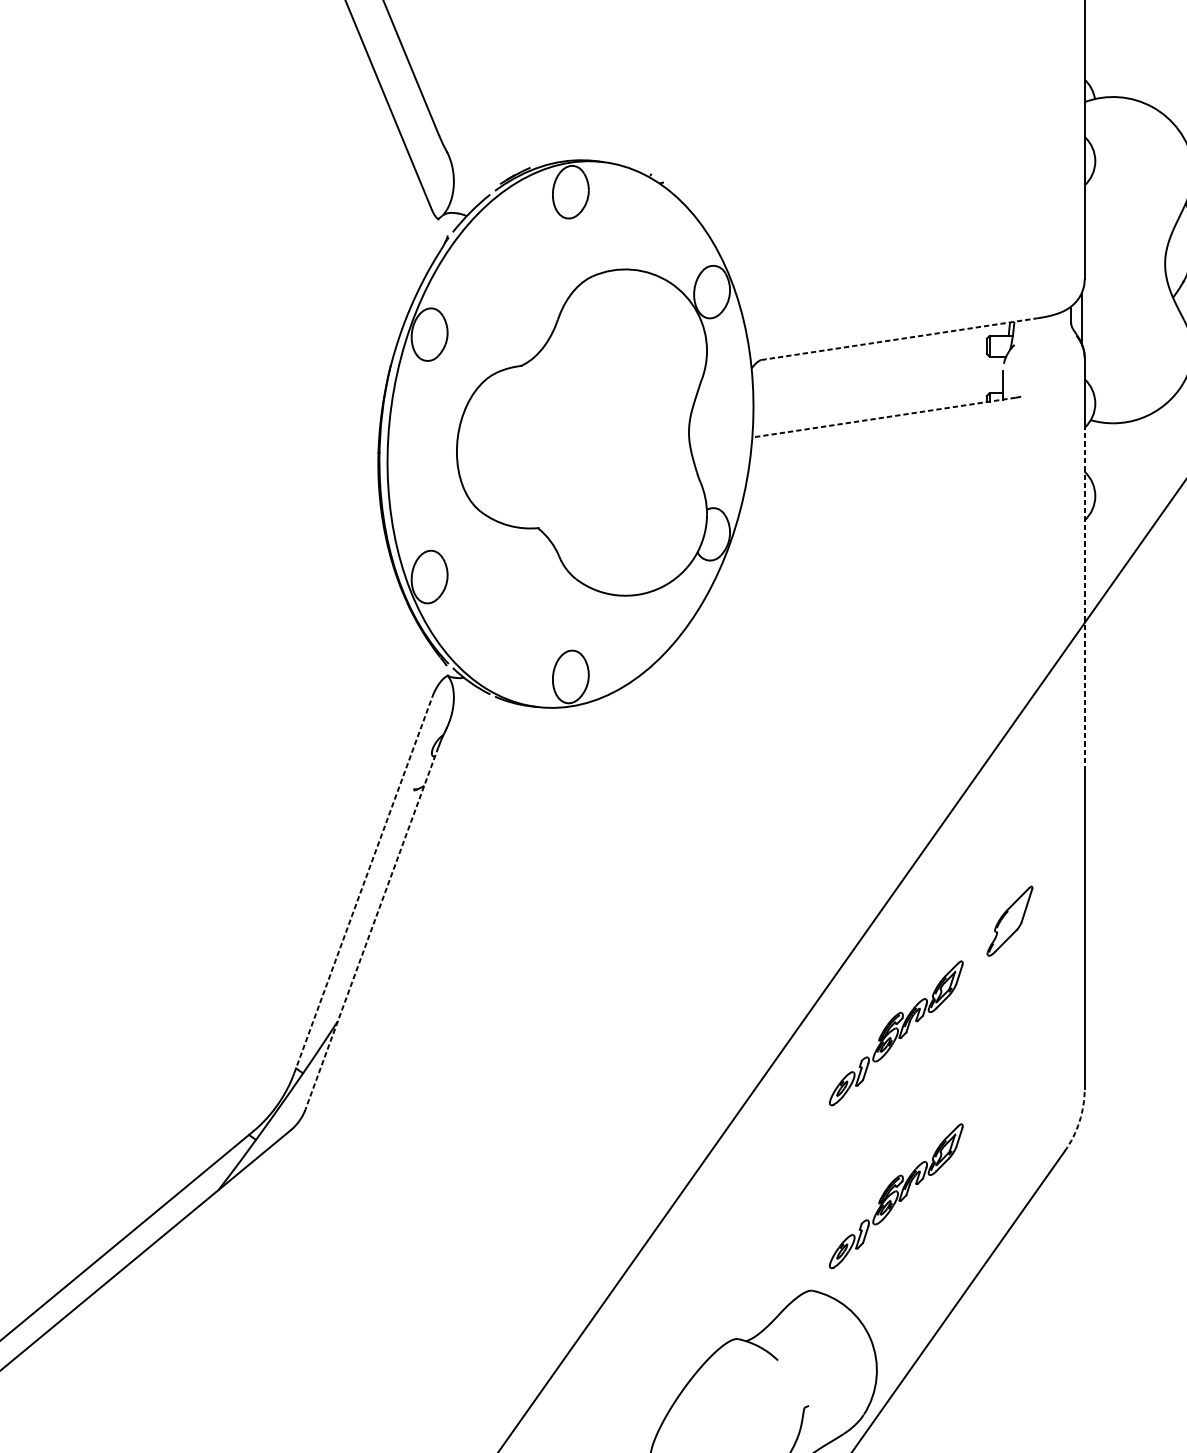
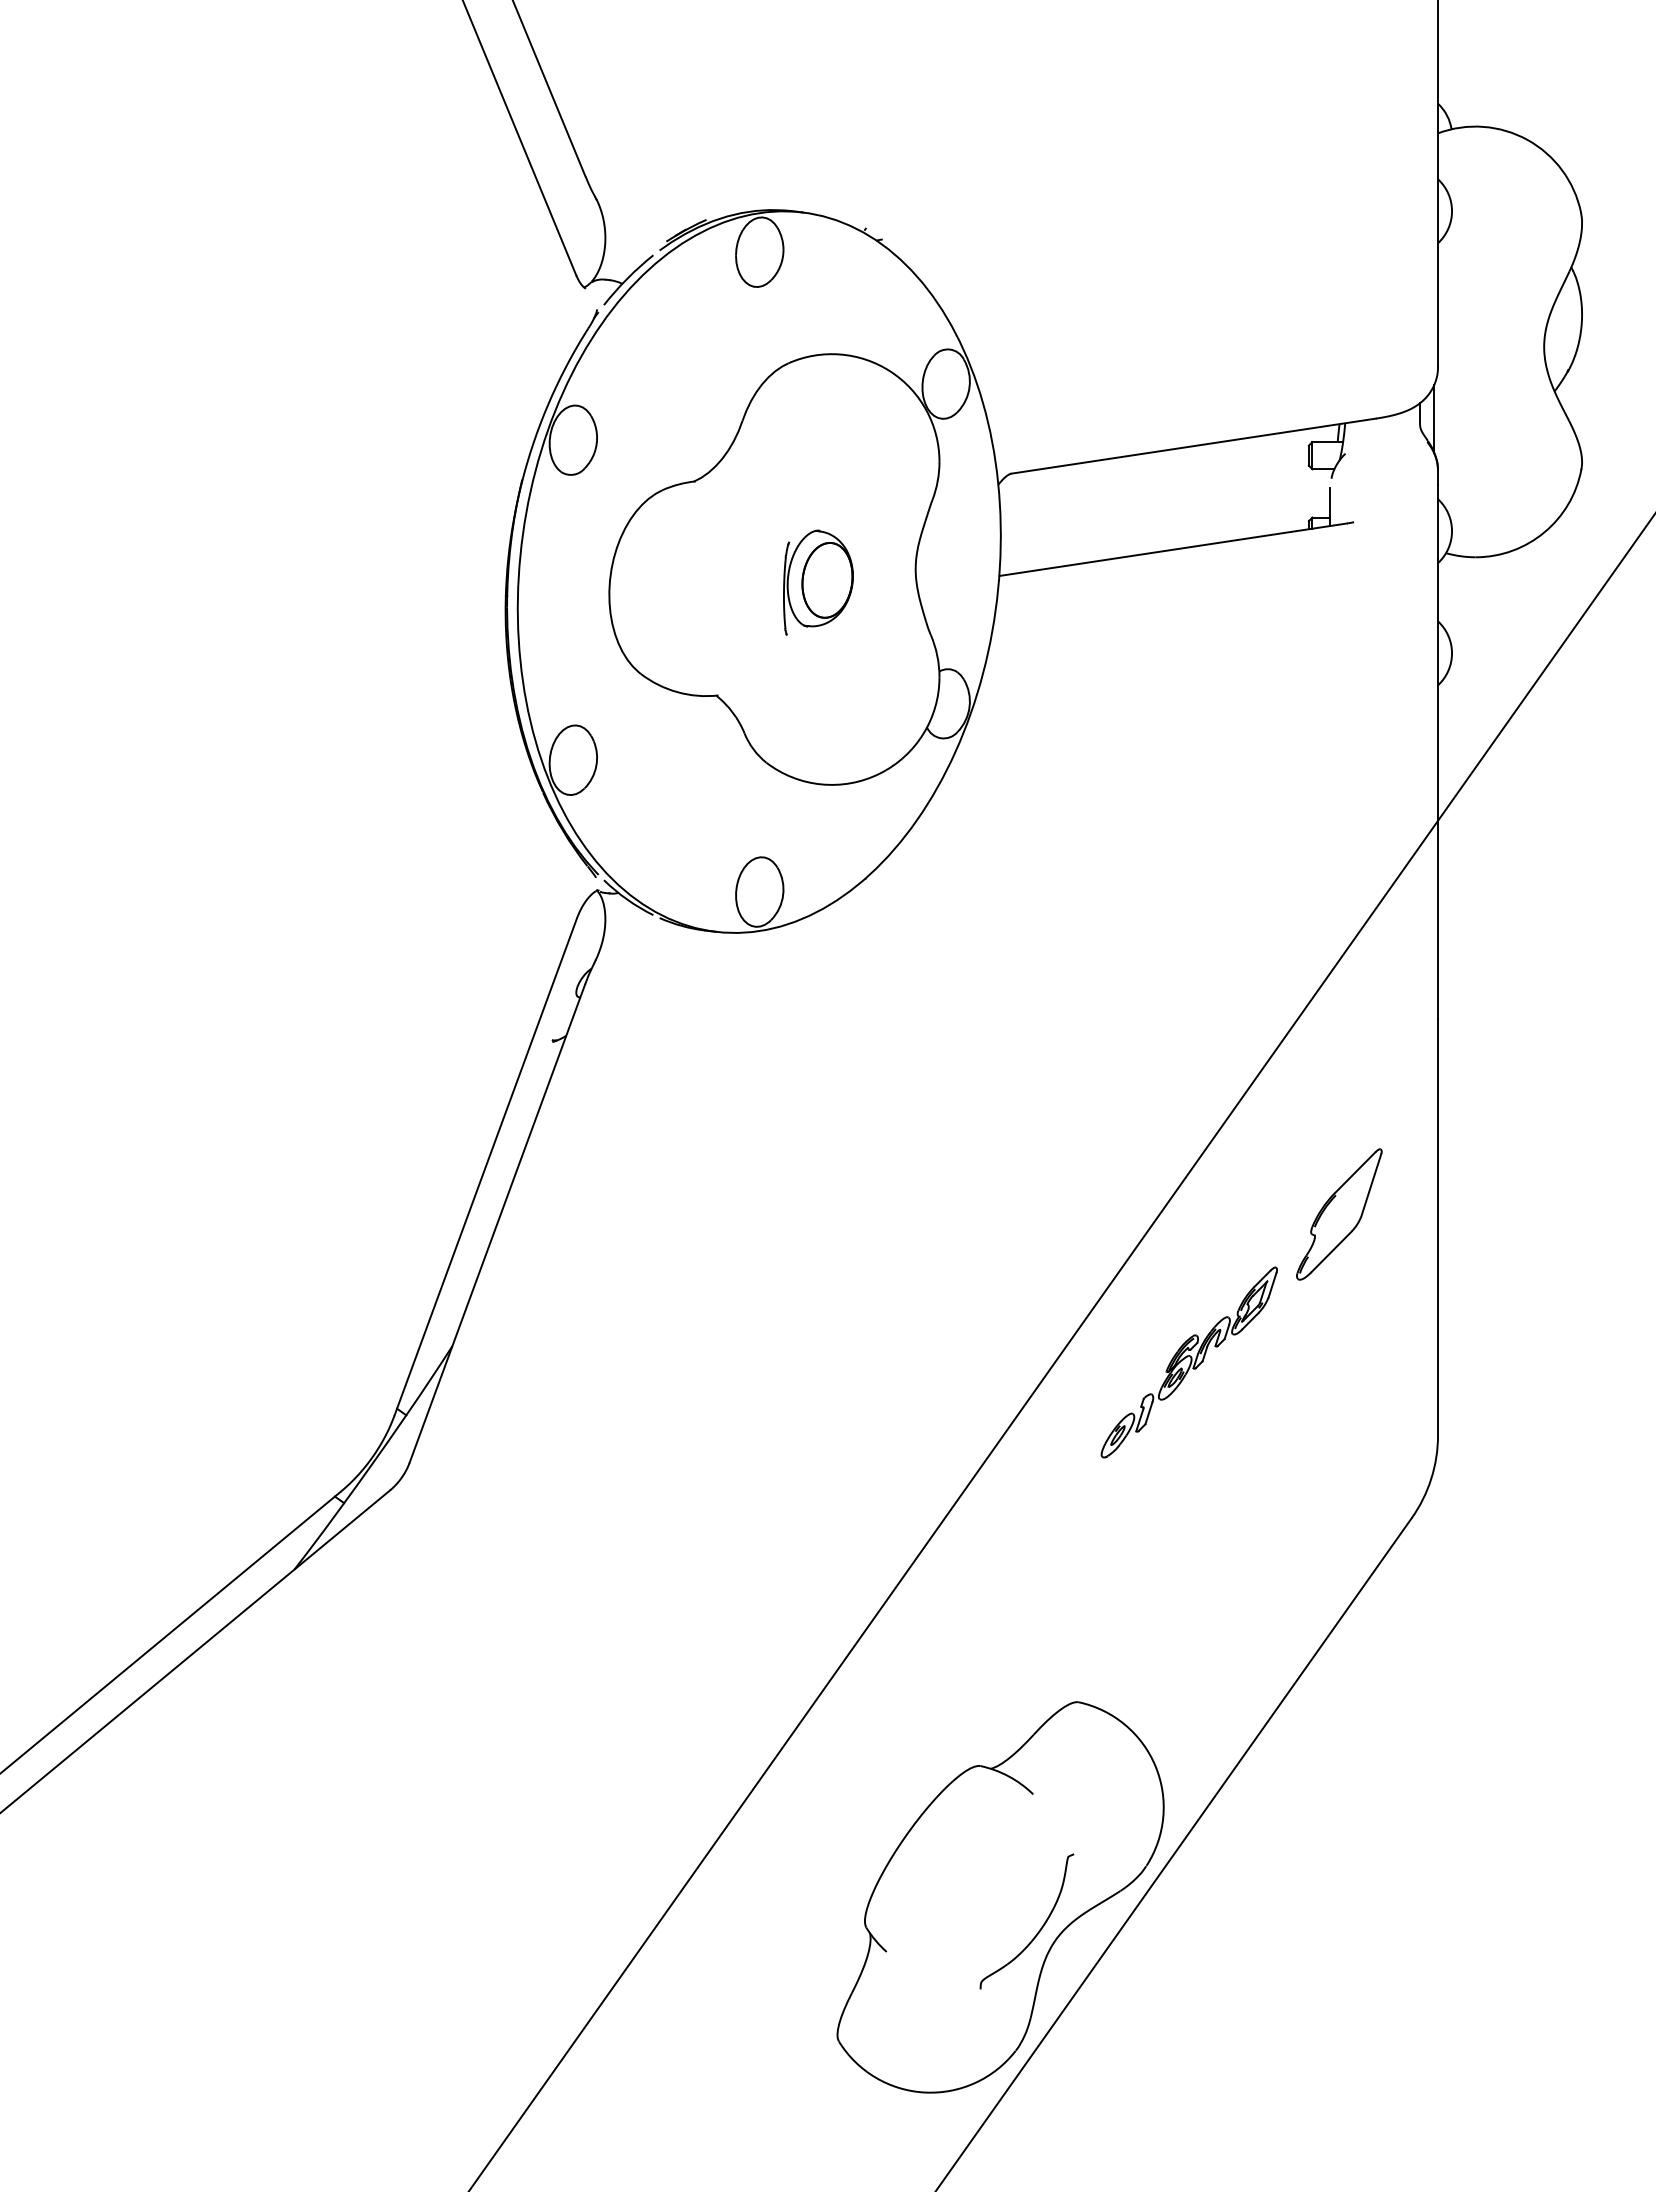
line: (900, 339) -> (1194, 446), dashed -> solid
line: (884, 417) -> (1173, 549), dashed -> solid
part: (615, 442) -> (818, 582), added
line: (1085, 598) -> (1438, 788), dashed -> solid
line: (363, 884) -> (485, 1166), dashed -> solid
part: (1010, 921) -> (1339, 1214), size x1.43
line: (372, 928) -> (497, 1223), dashed -> solid
arc: (1079, 1121) -> (1431, 1478), dashed -> solid
part: (895, 1196) -> (1188, 1577), removed

